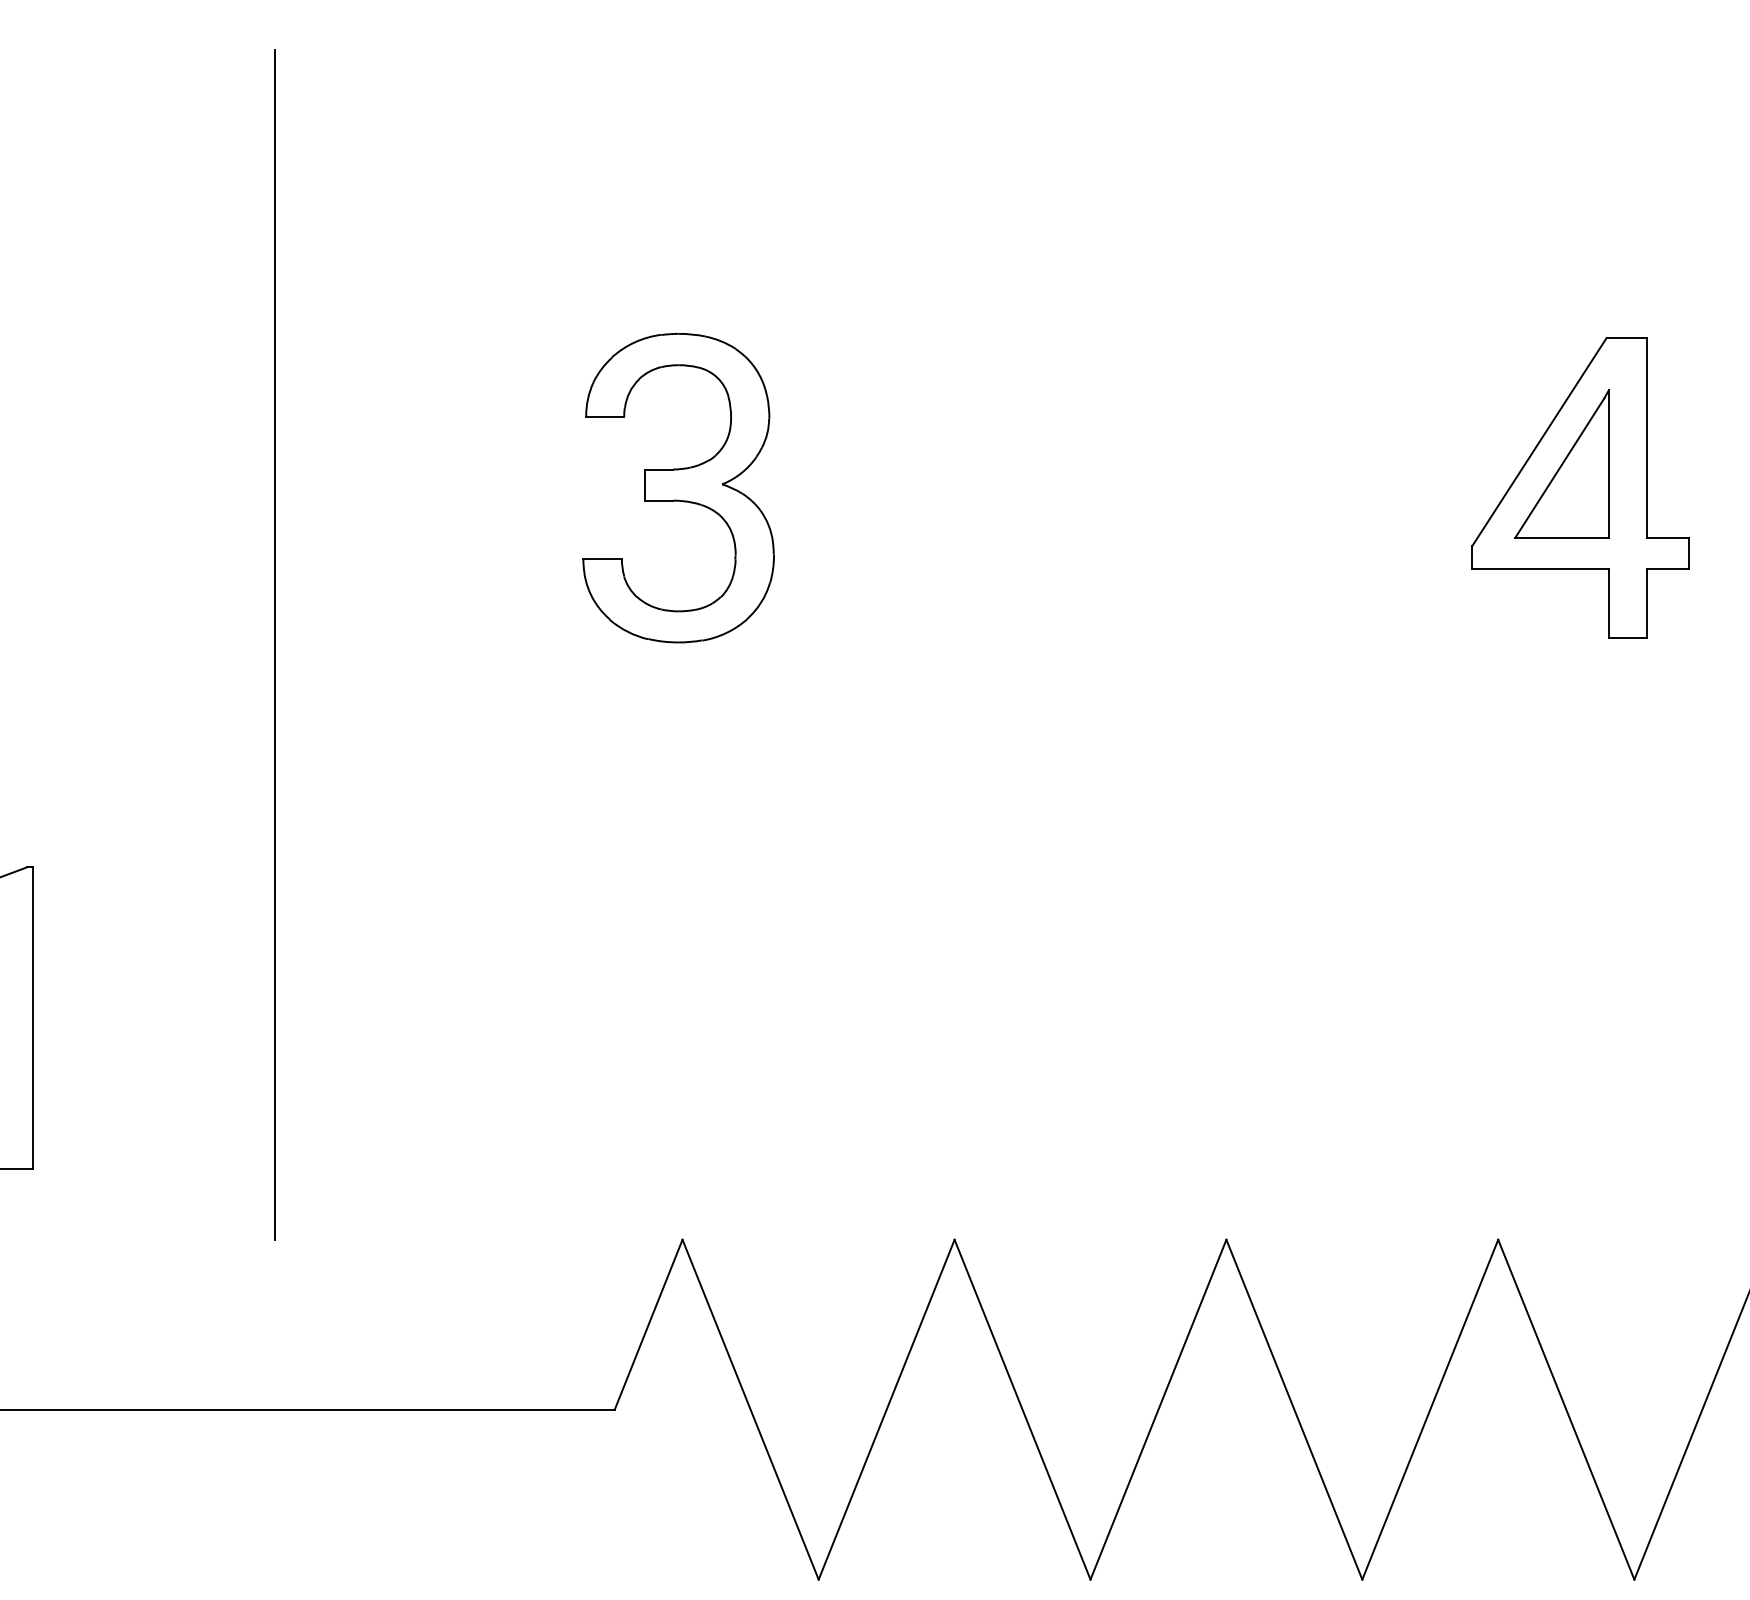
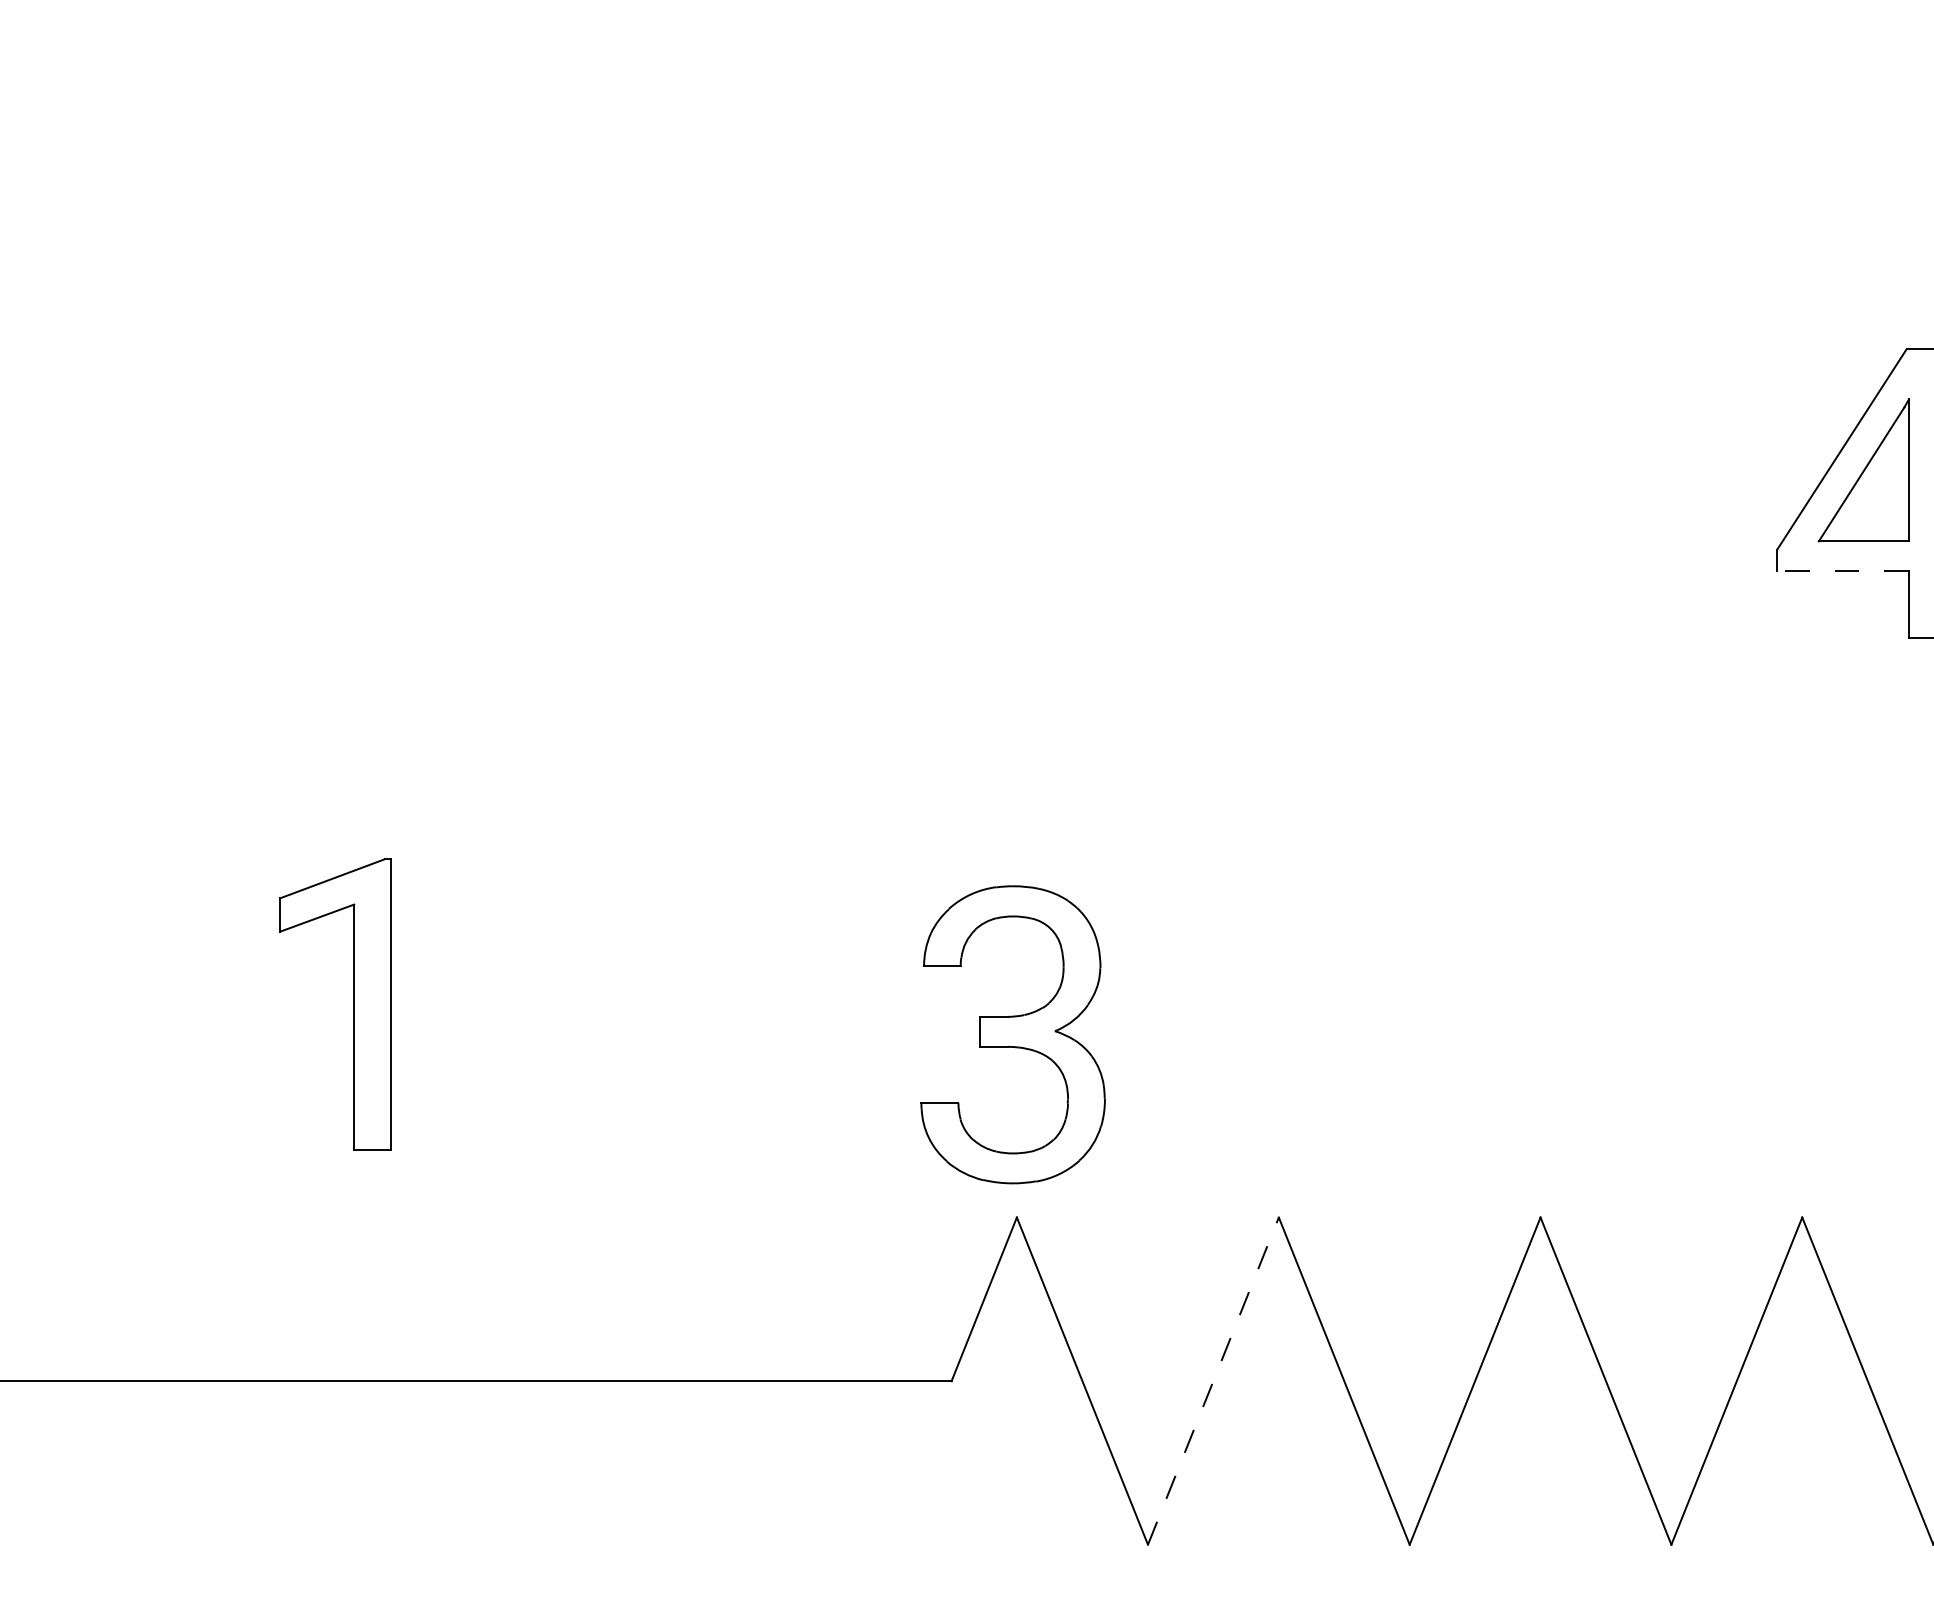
part: (677, 487) -> (1012, 1034), moved
line: (1541, 568) -> (1843, 571), solid -> dashed
line: (275, 644) -> (624, 644), removed
line: (886, 1409) -> (1213, 1380), solid -> dashed

